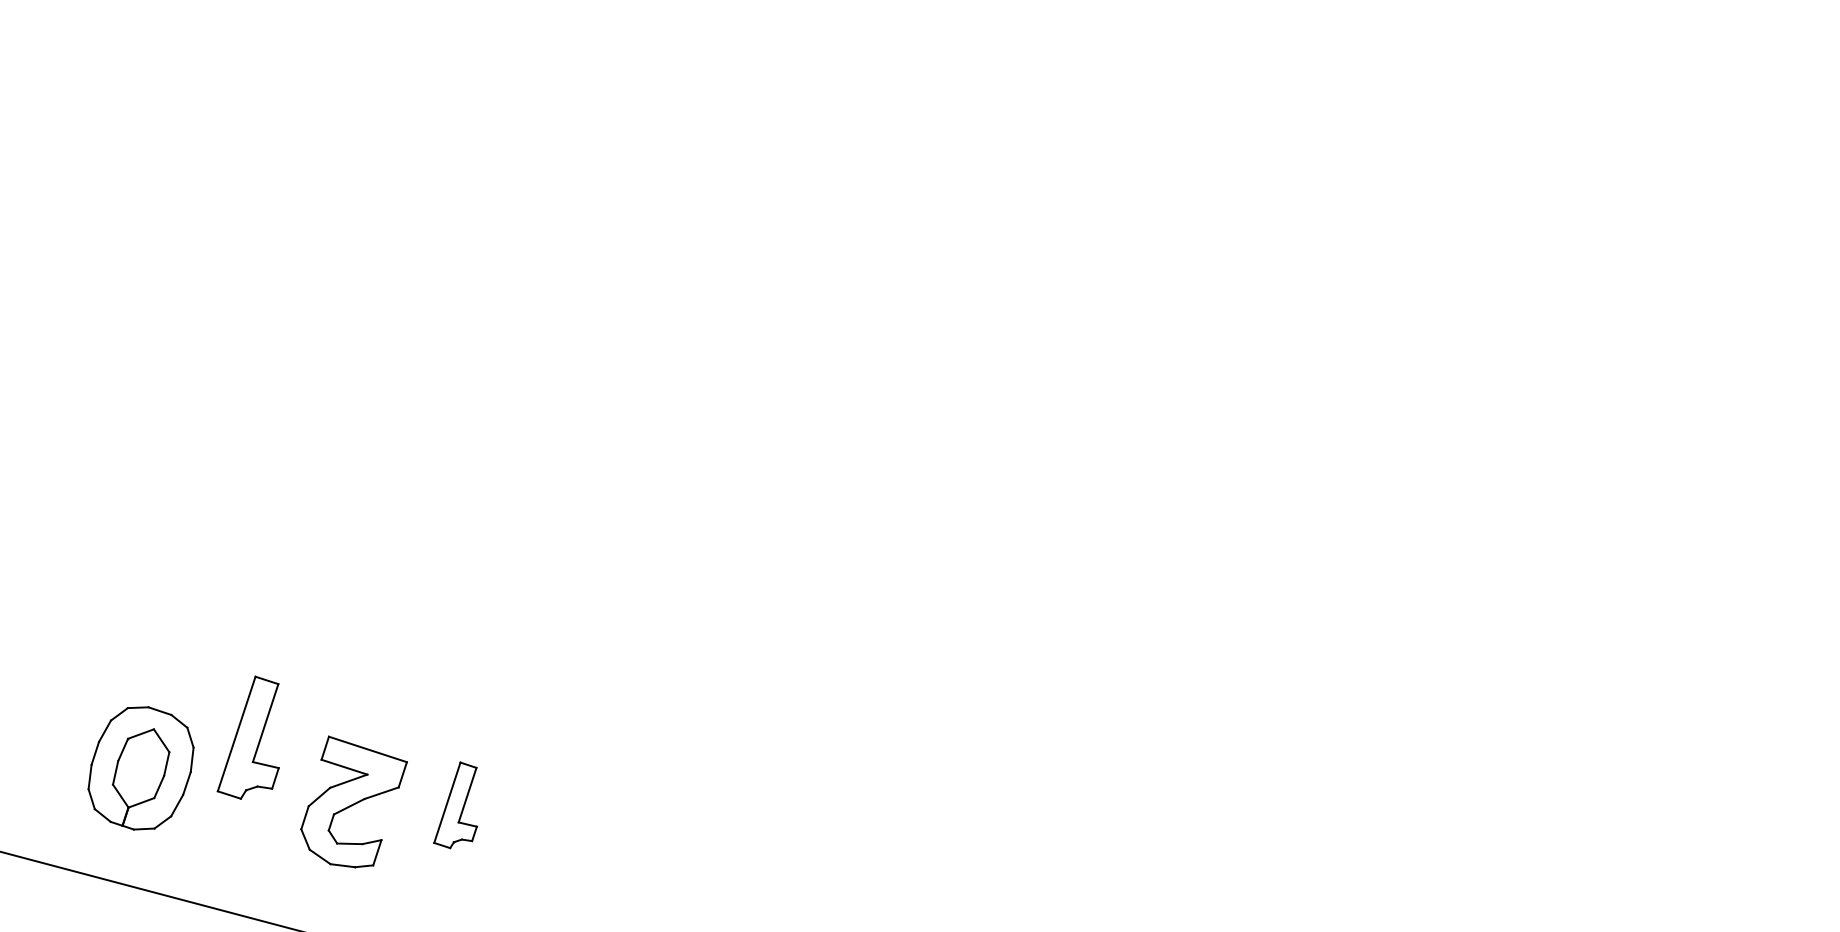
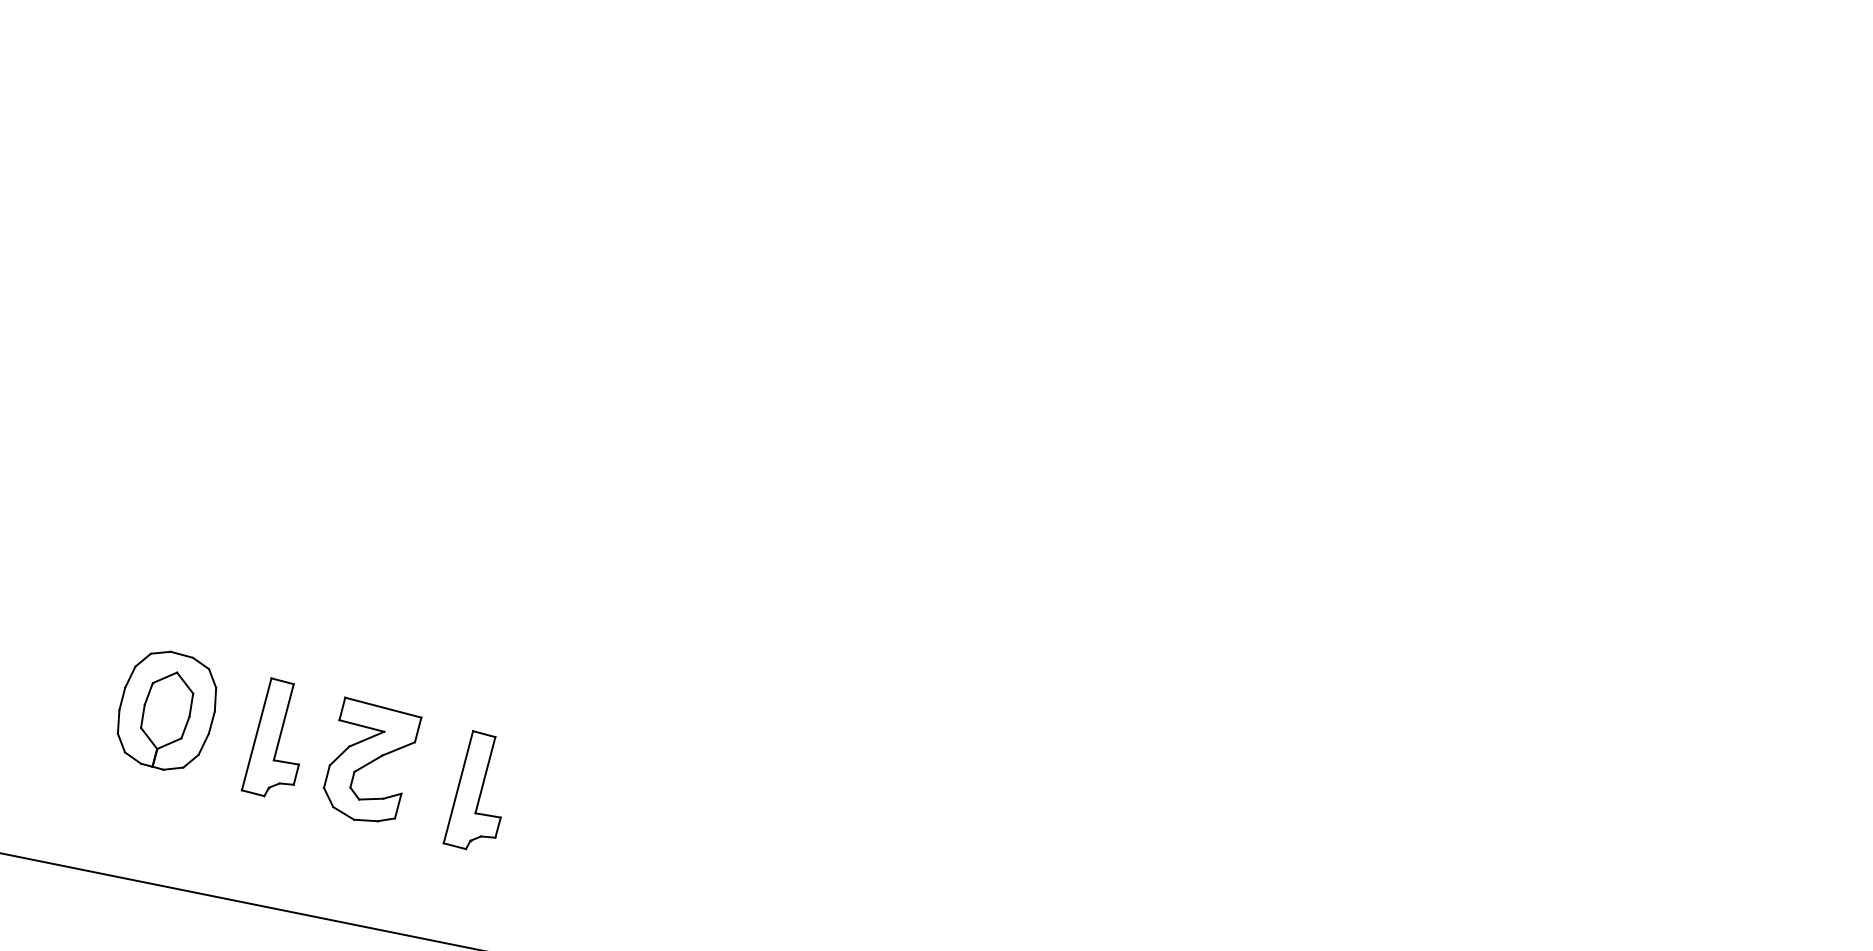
part: (140, 768) -> (166, 710), moved
part: (353, 802) -> (372, 759), moved
part: (456, 805) -> (471, 790), size x1.43

